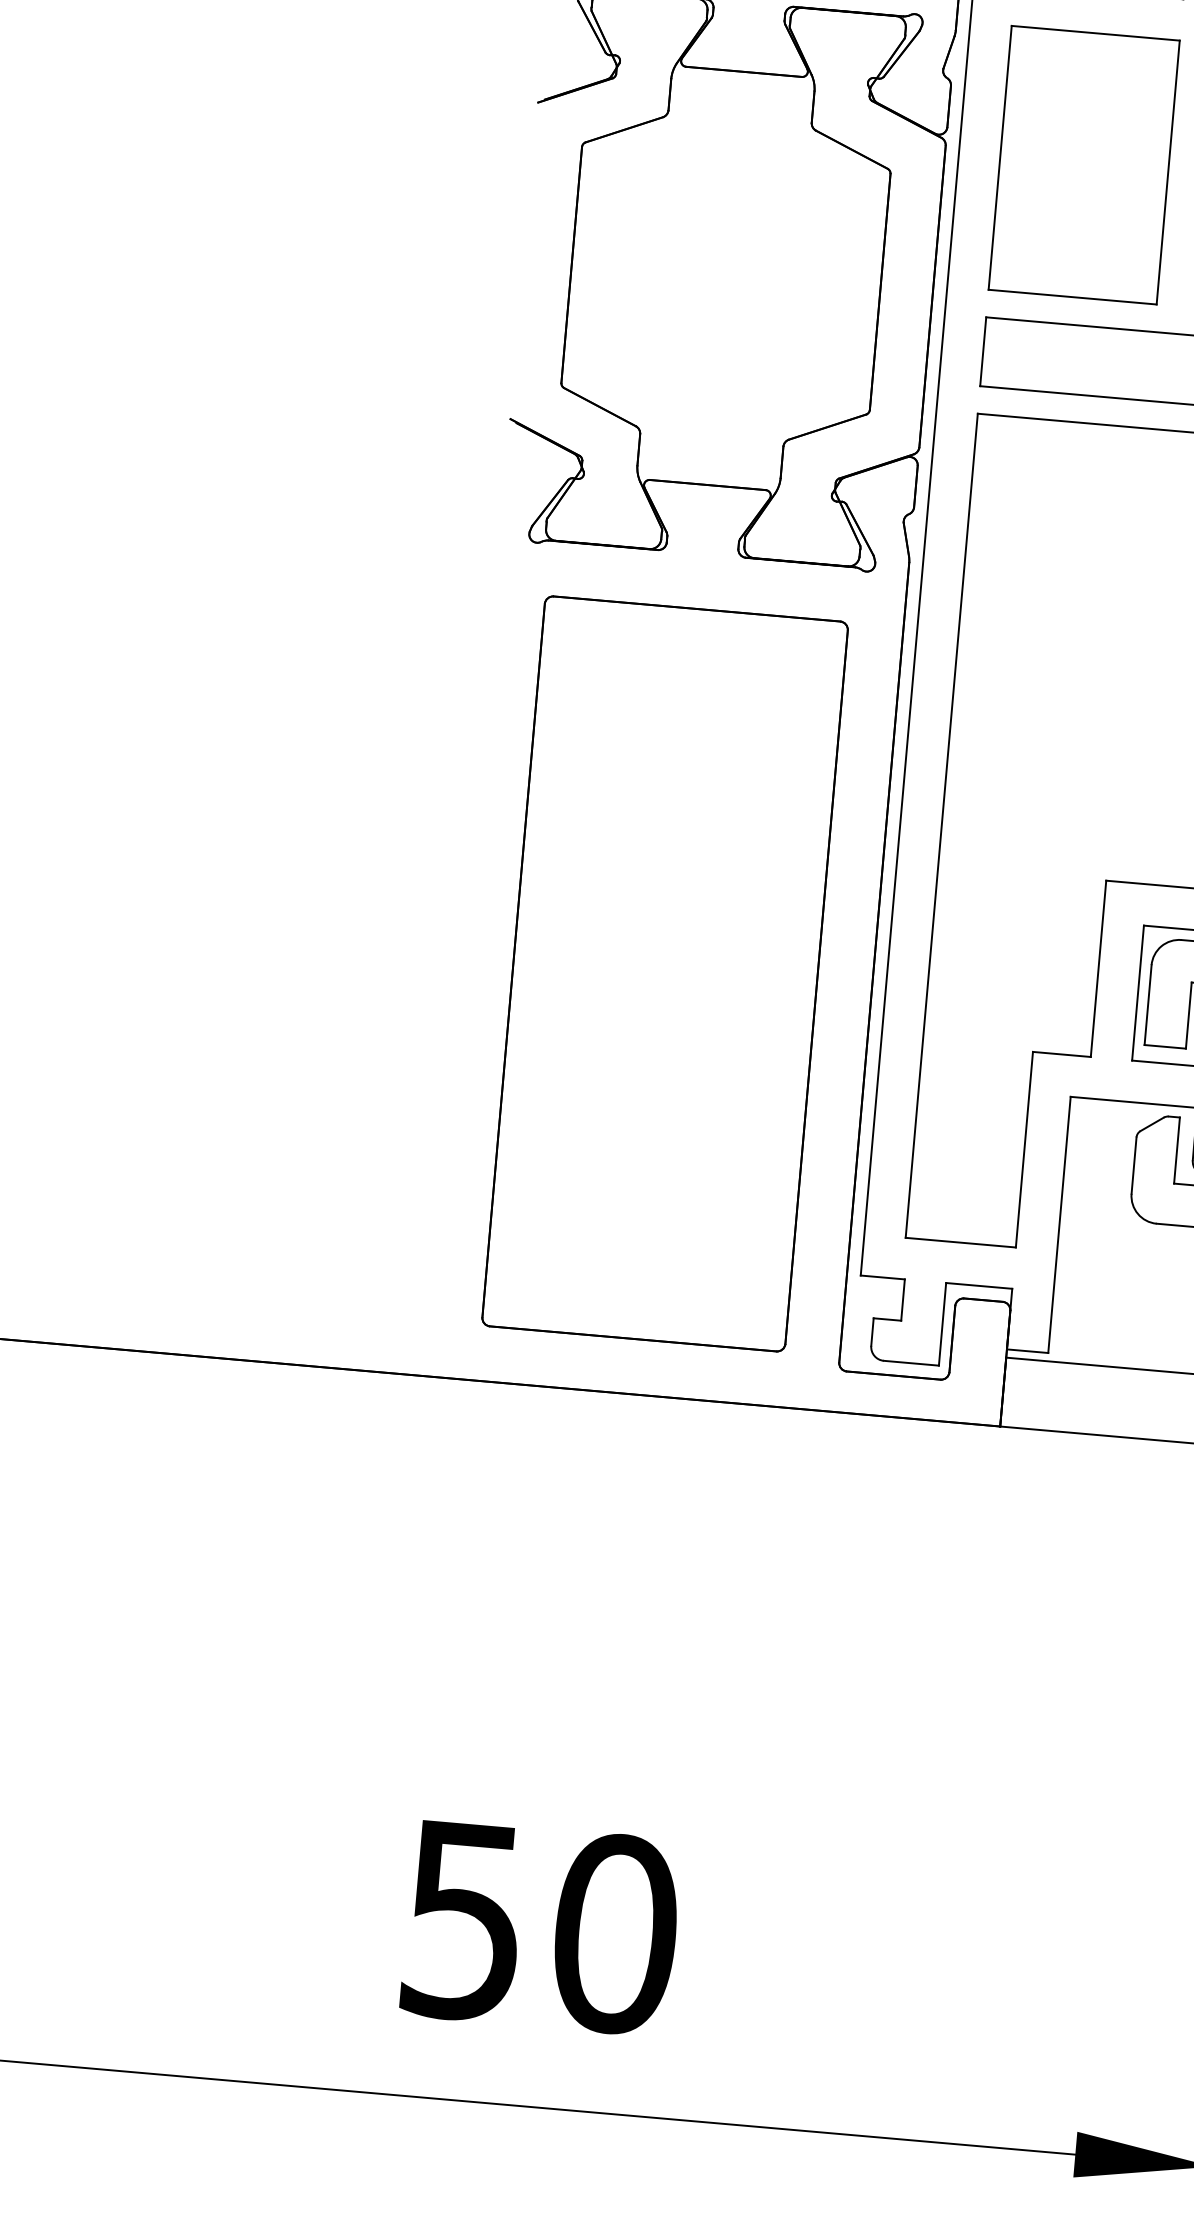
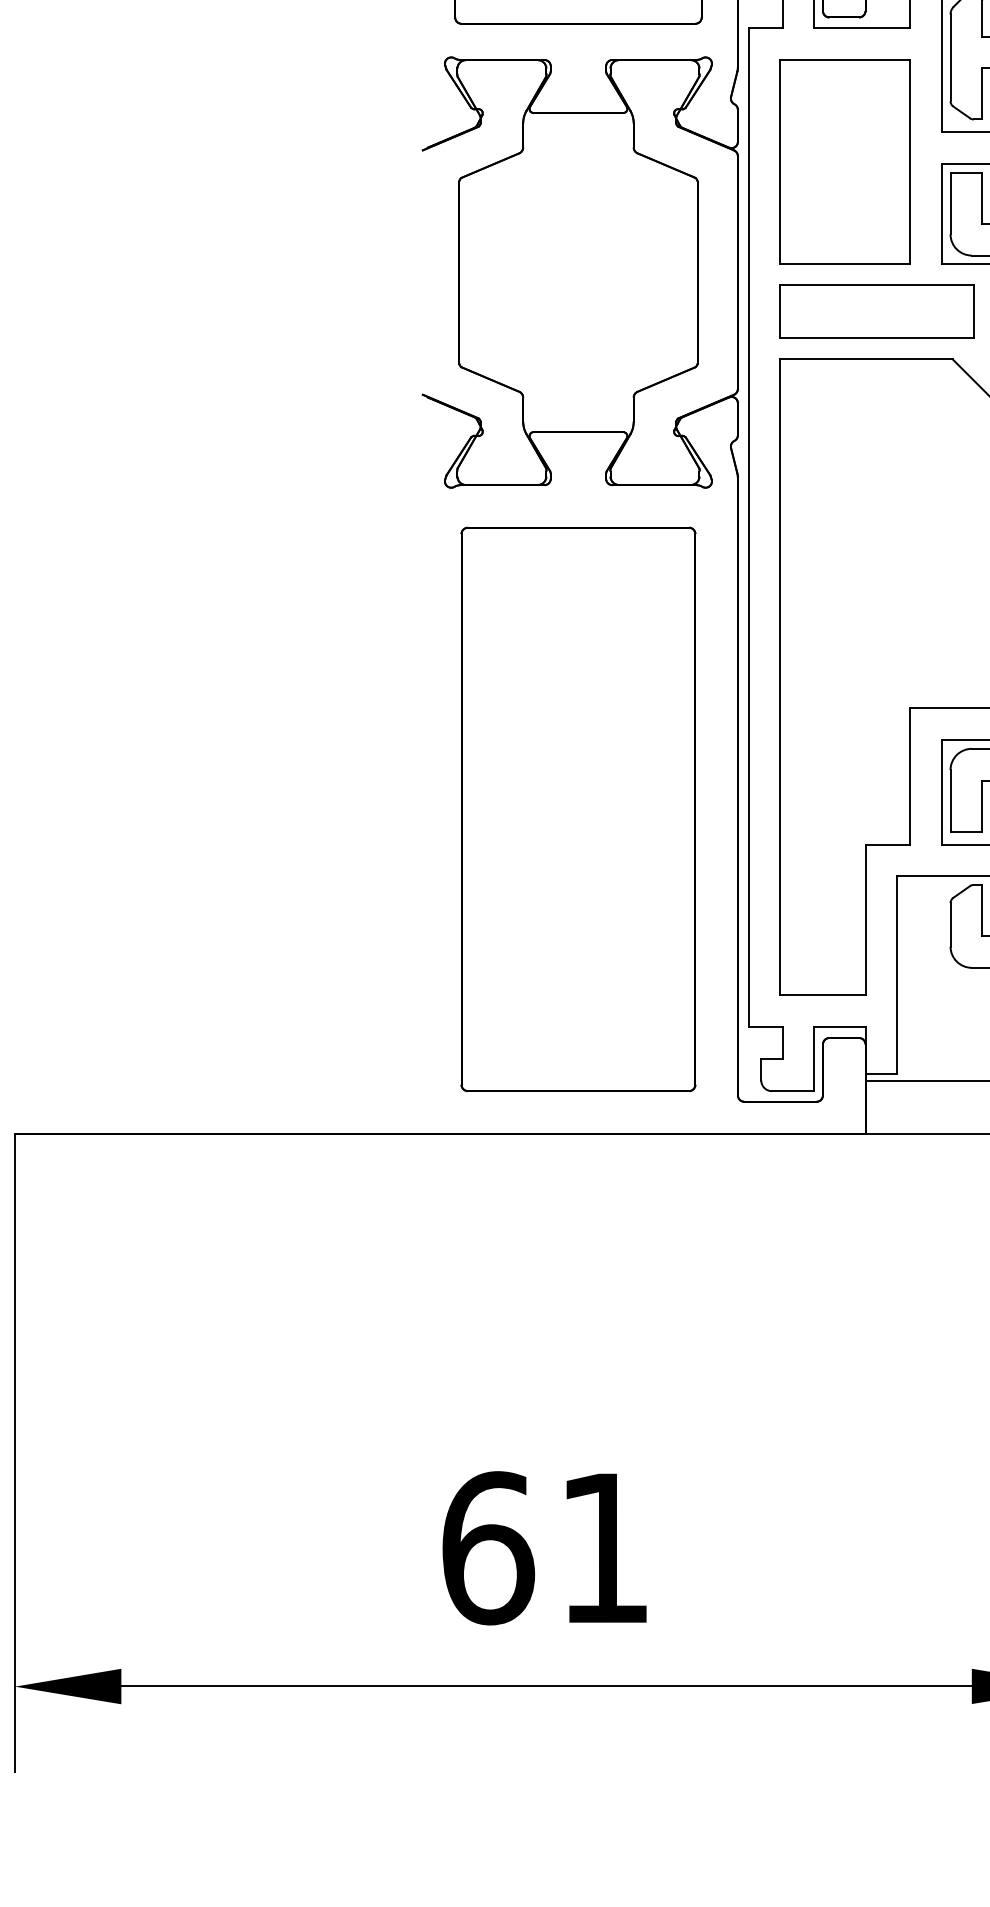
text: (539, 1927) -> (546, 1548), 50 -> 61

